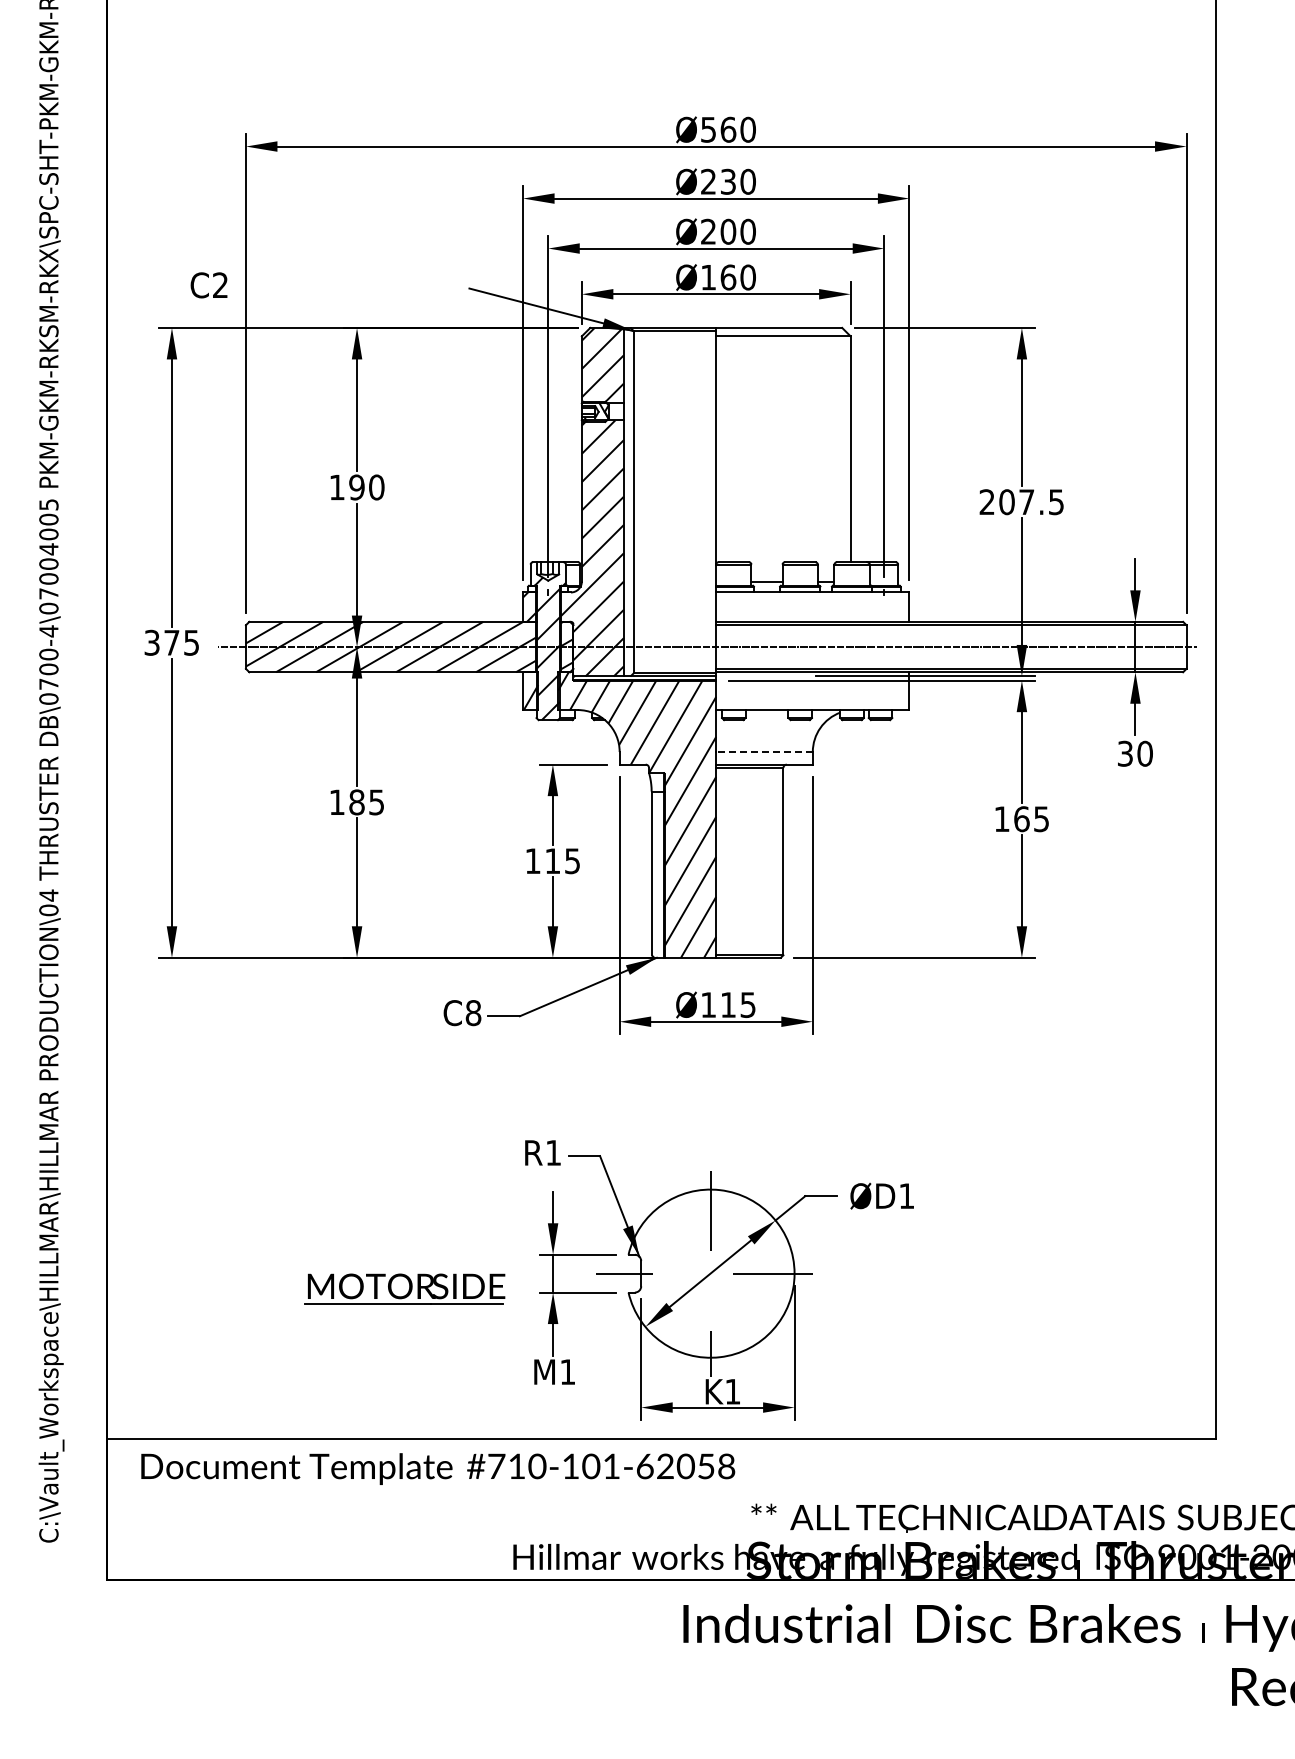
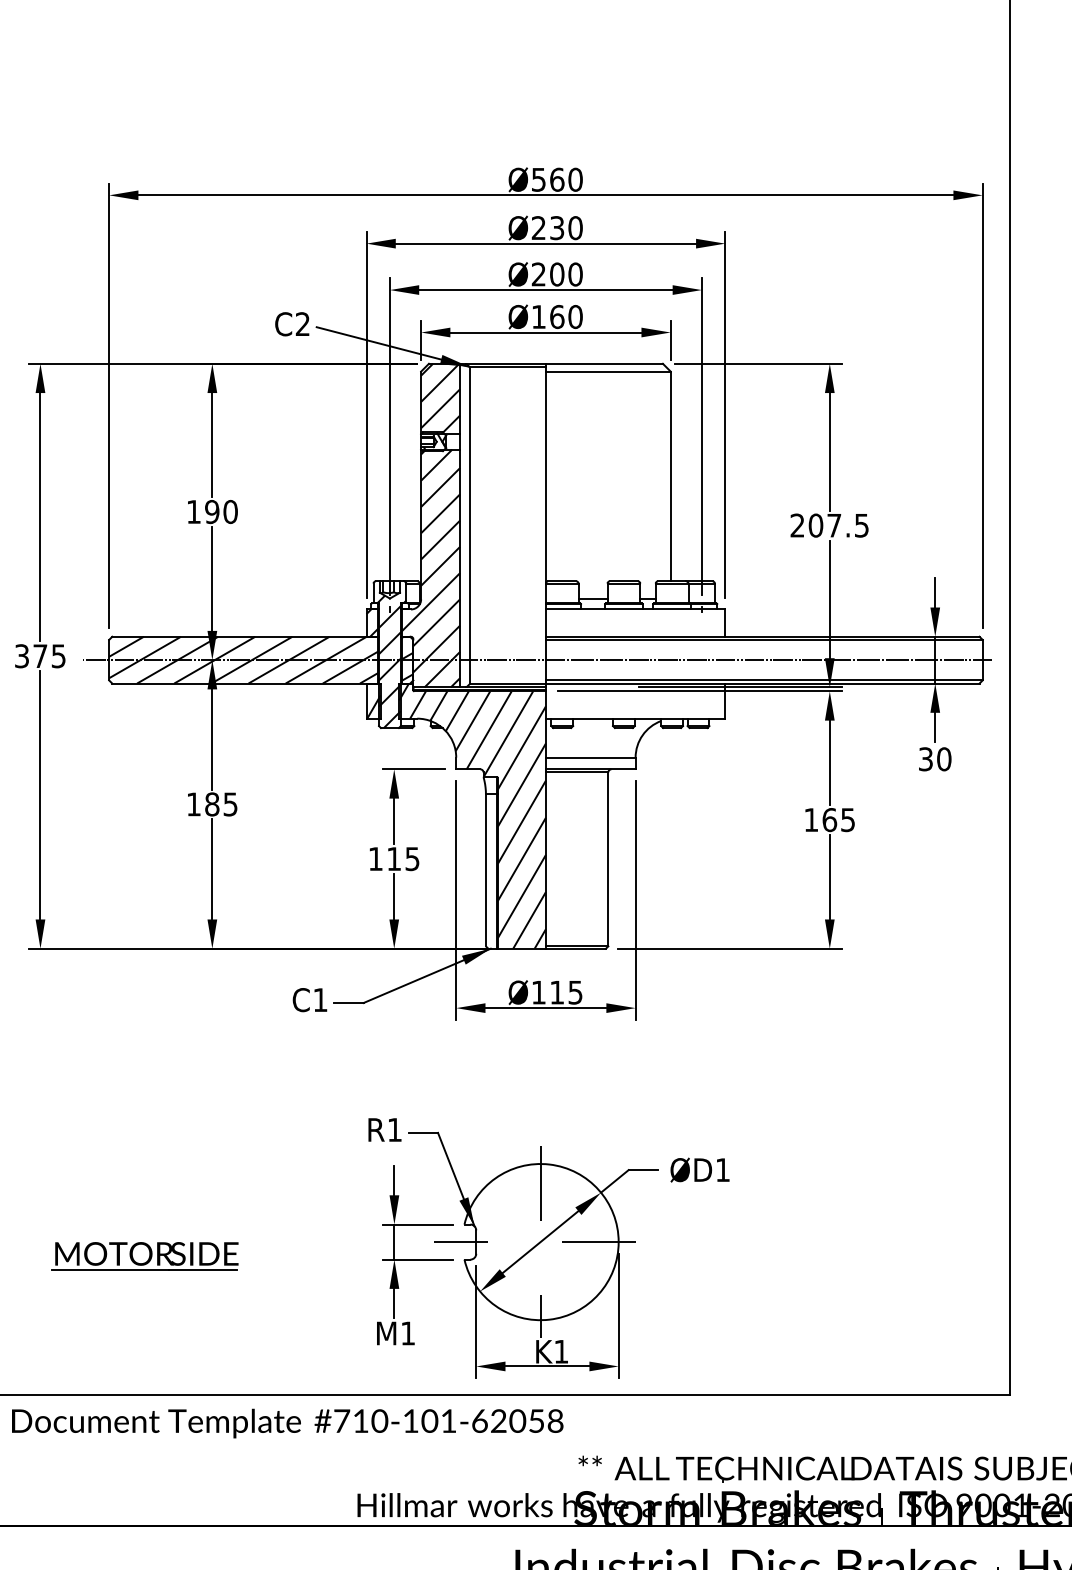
text: (208, 285) -> (291, 324), moved
line: (764, 752) -> (590, 758), dashed -> solid
text: (473, 1013) -> (320, 1000), C8 -> C1
part: (404, 1288) -> (144, 1255), moved

